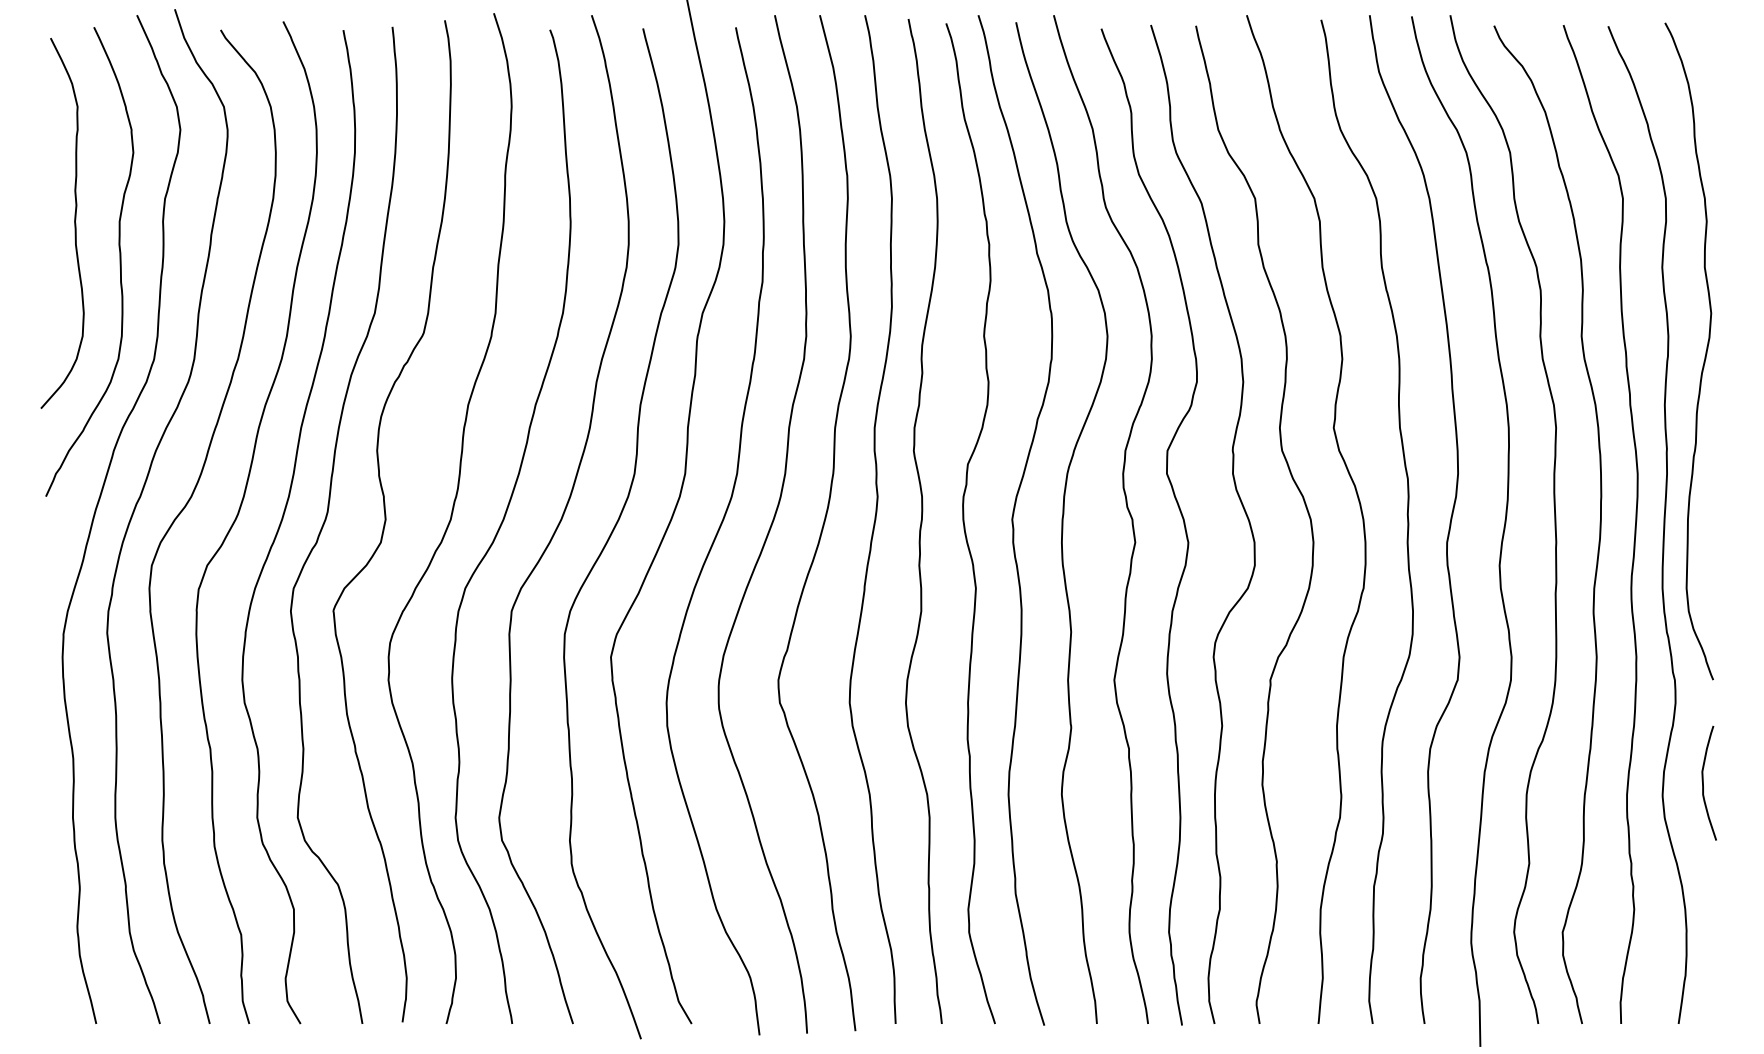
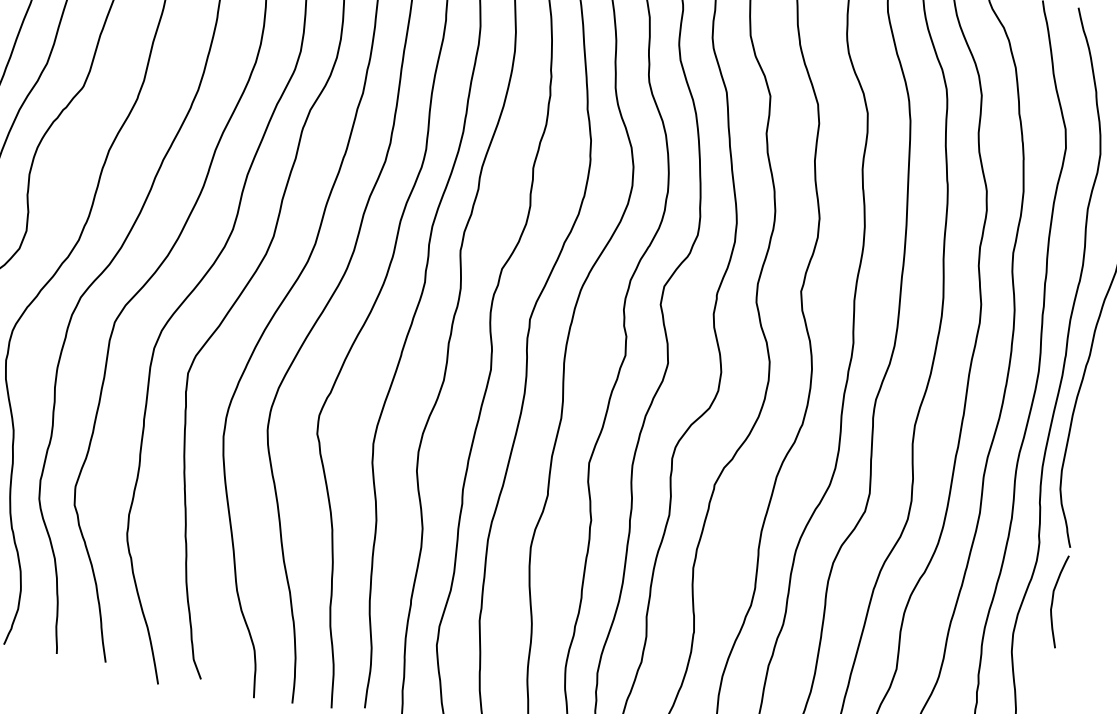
curve: (1703, 782) -> (1053, 599), moved

